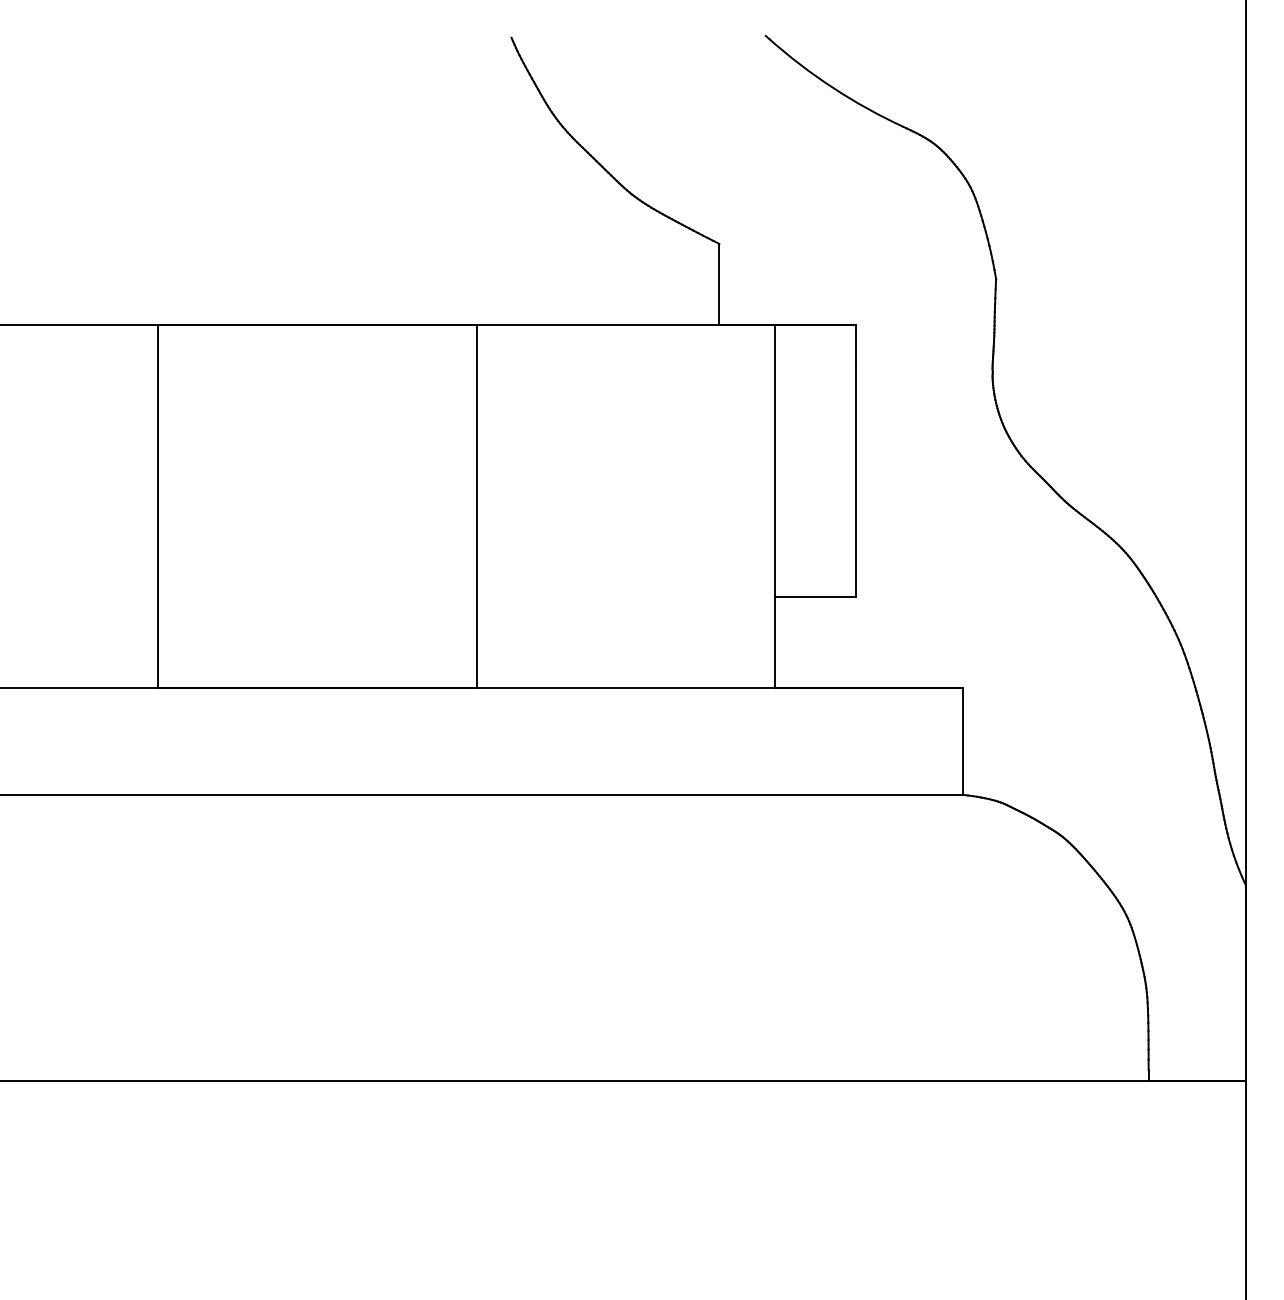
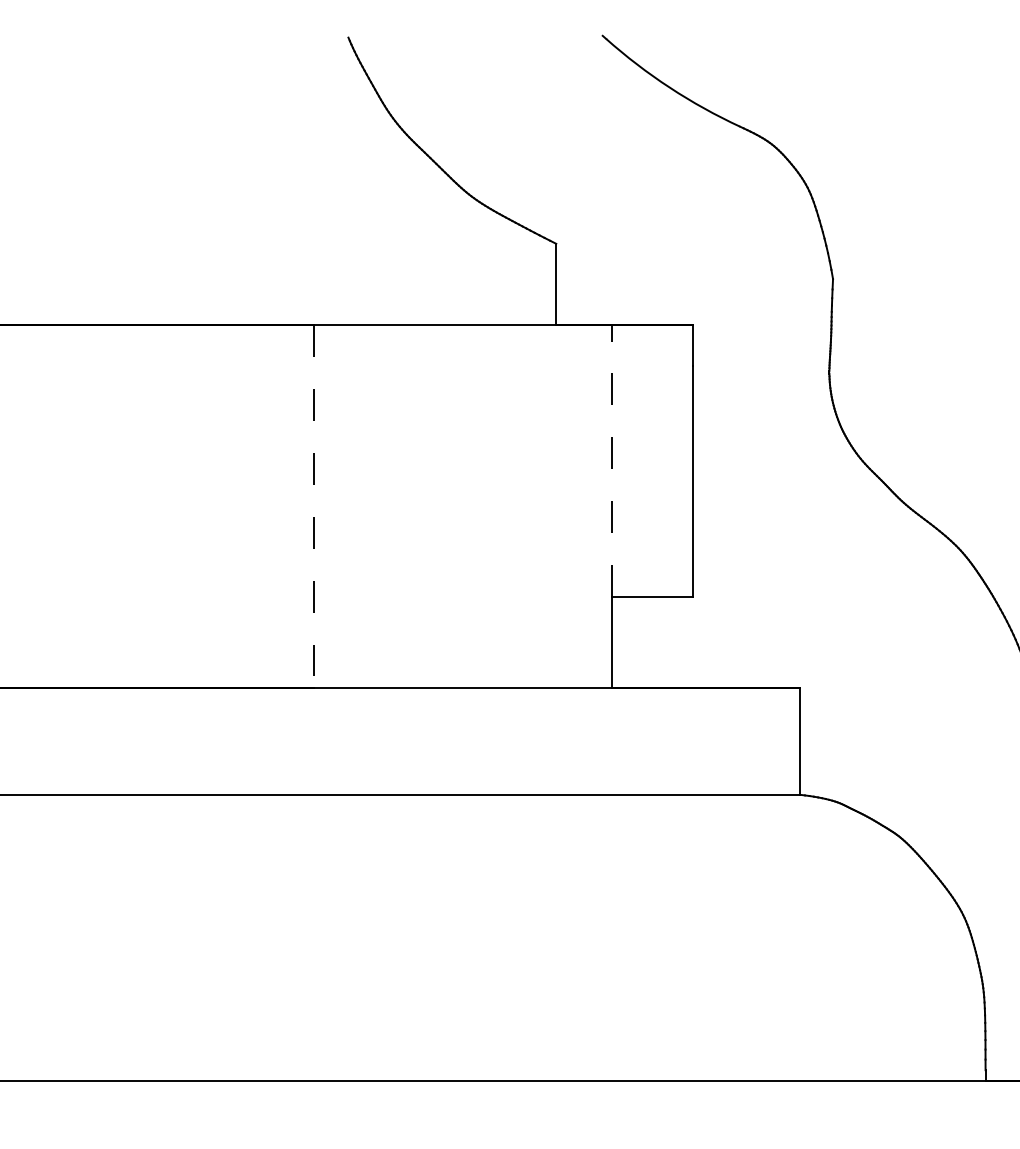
line: (774, 460) -> (611, 460), solid -> dashed
line: (477, 507) -> (314, 507), solid -> dashed

